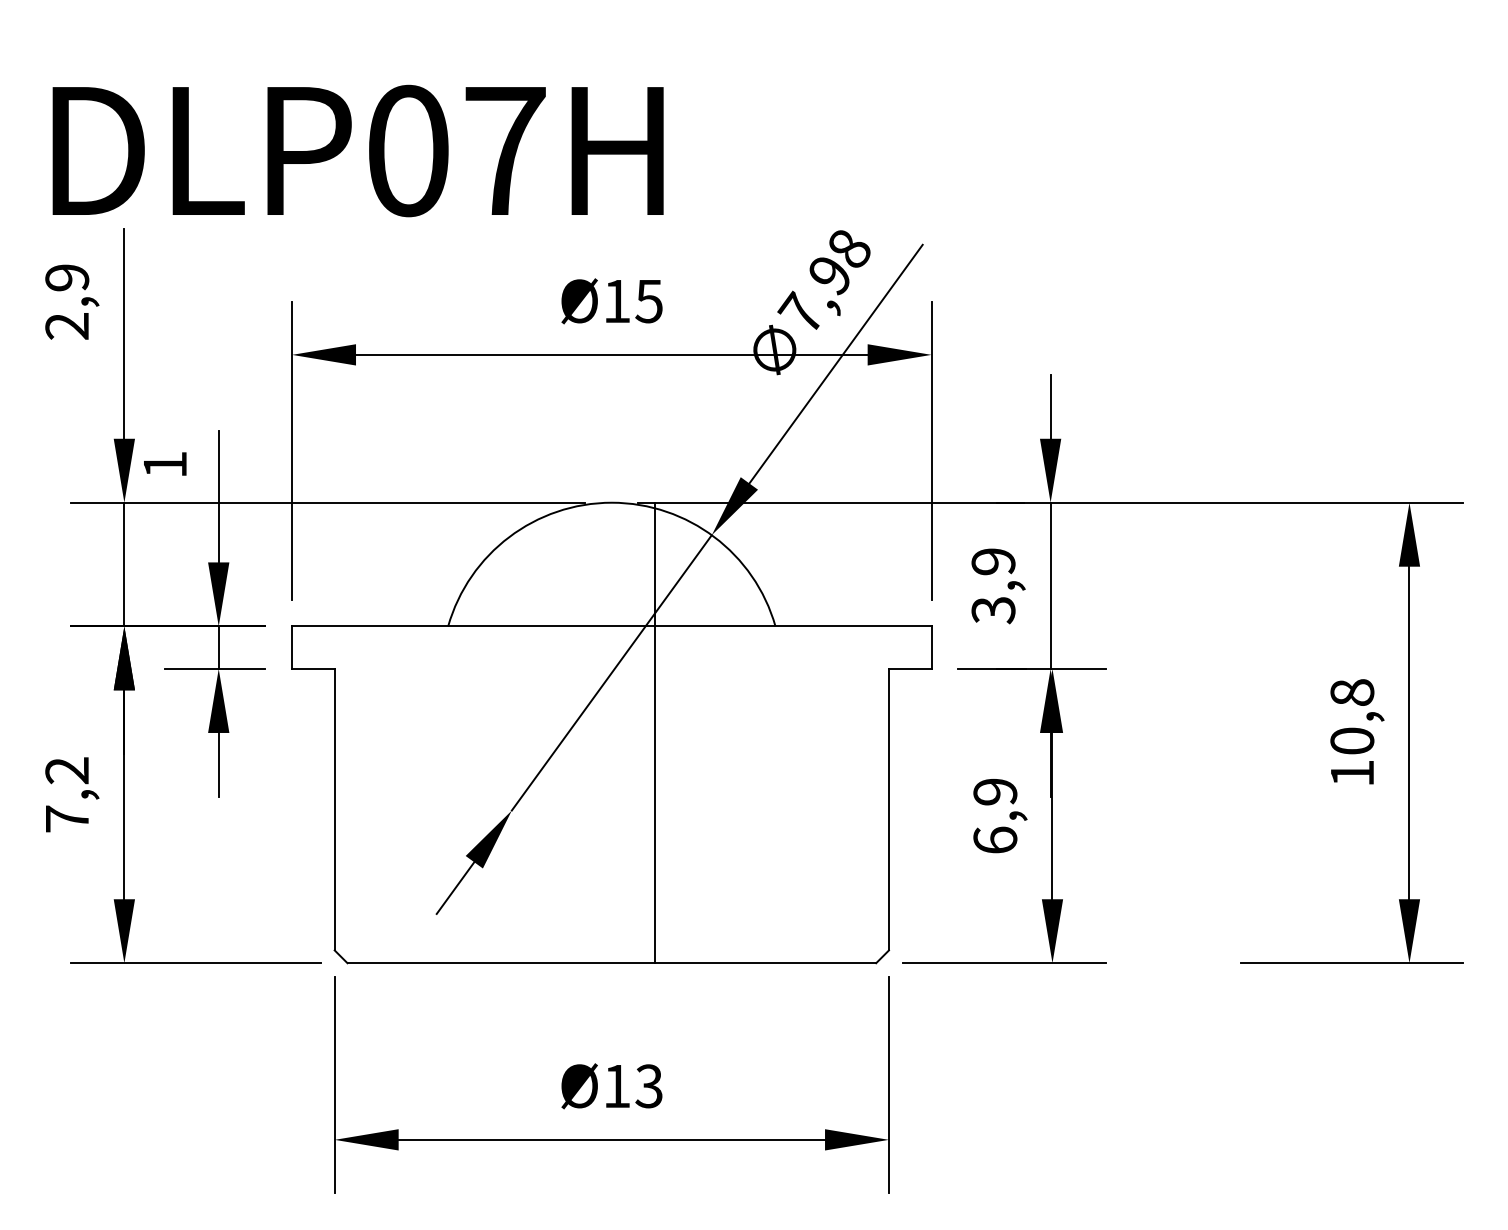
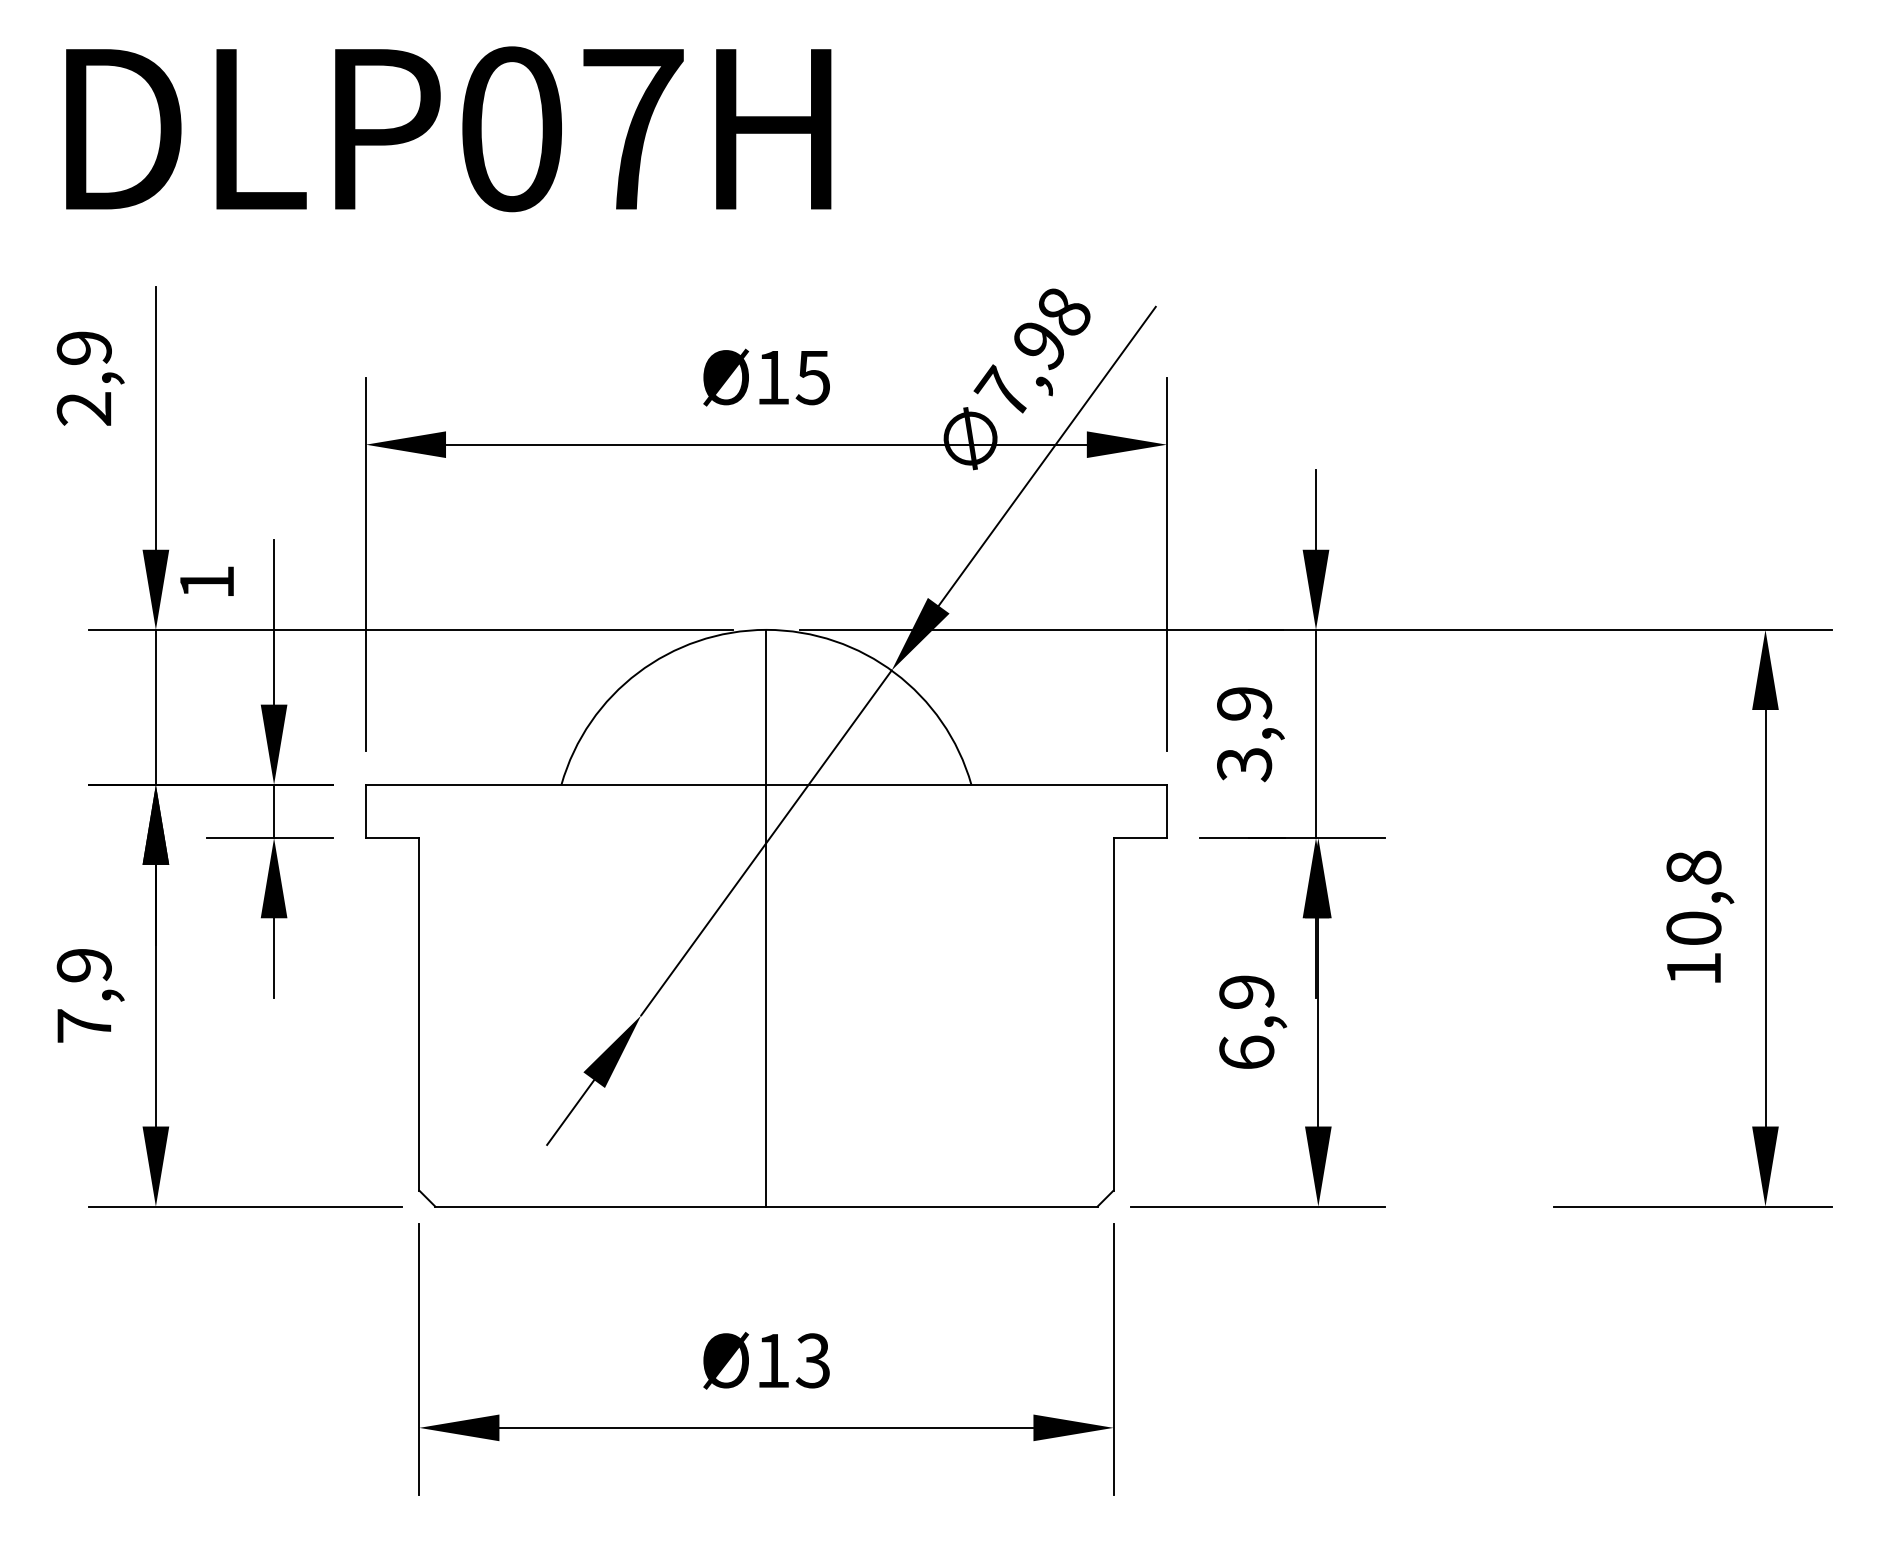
text: (357, 150) -> (447, 128), moved
line: (654, 732) -> (766, 917), moved
text: (67, 770) -> (84, 965), 7,2 -> 7,9

